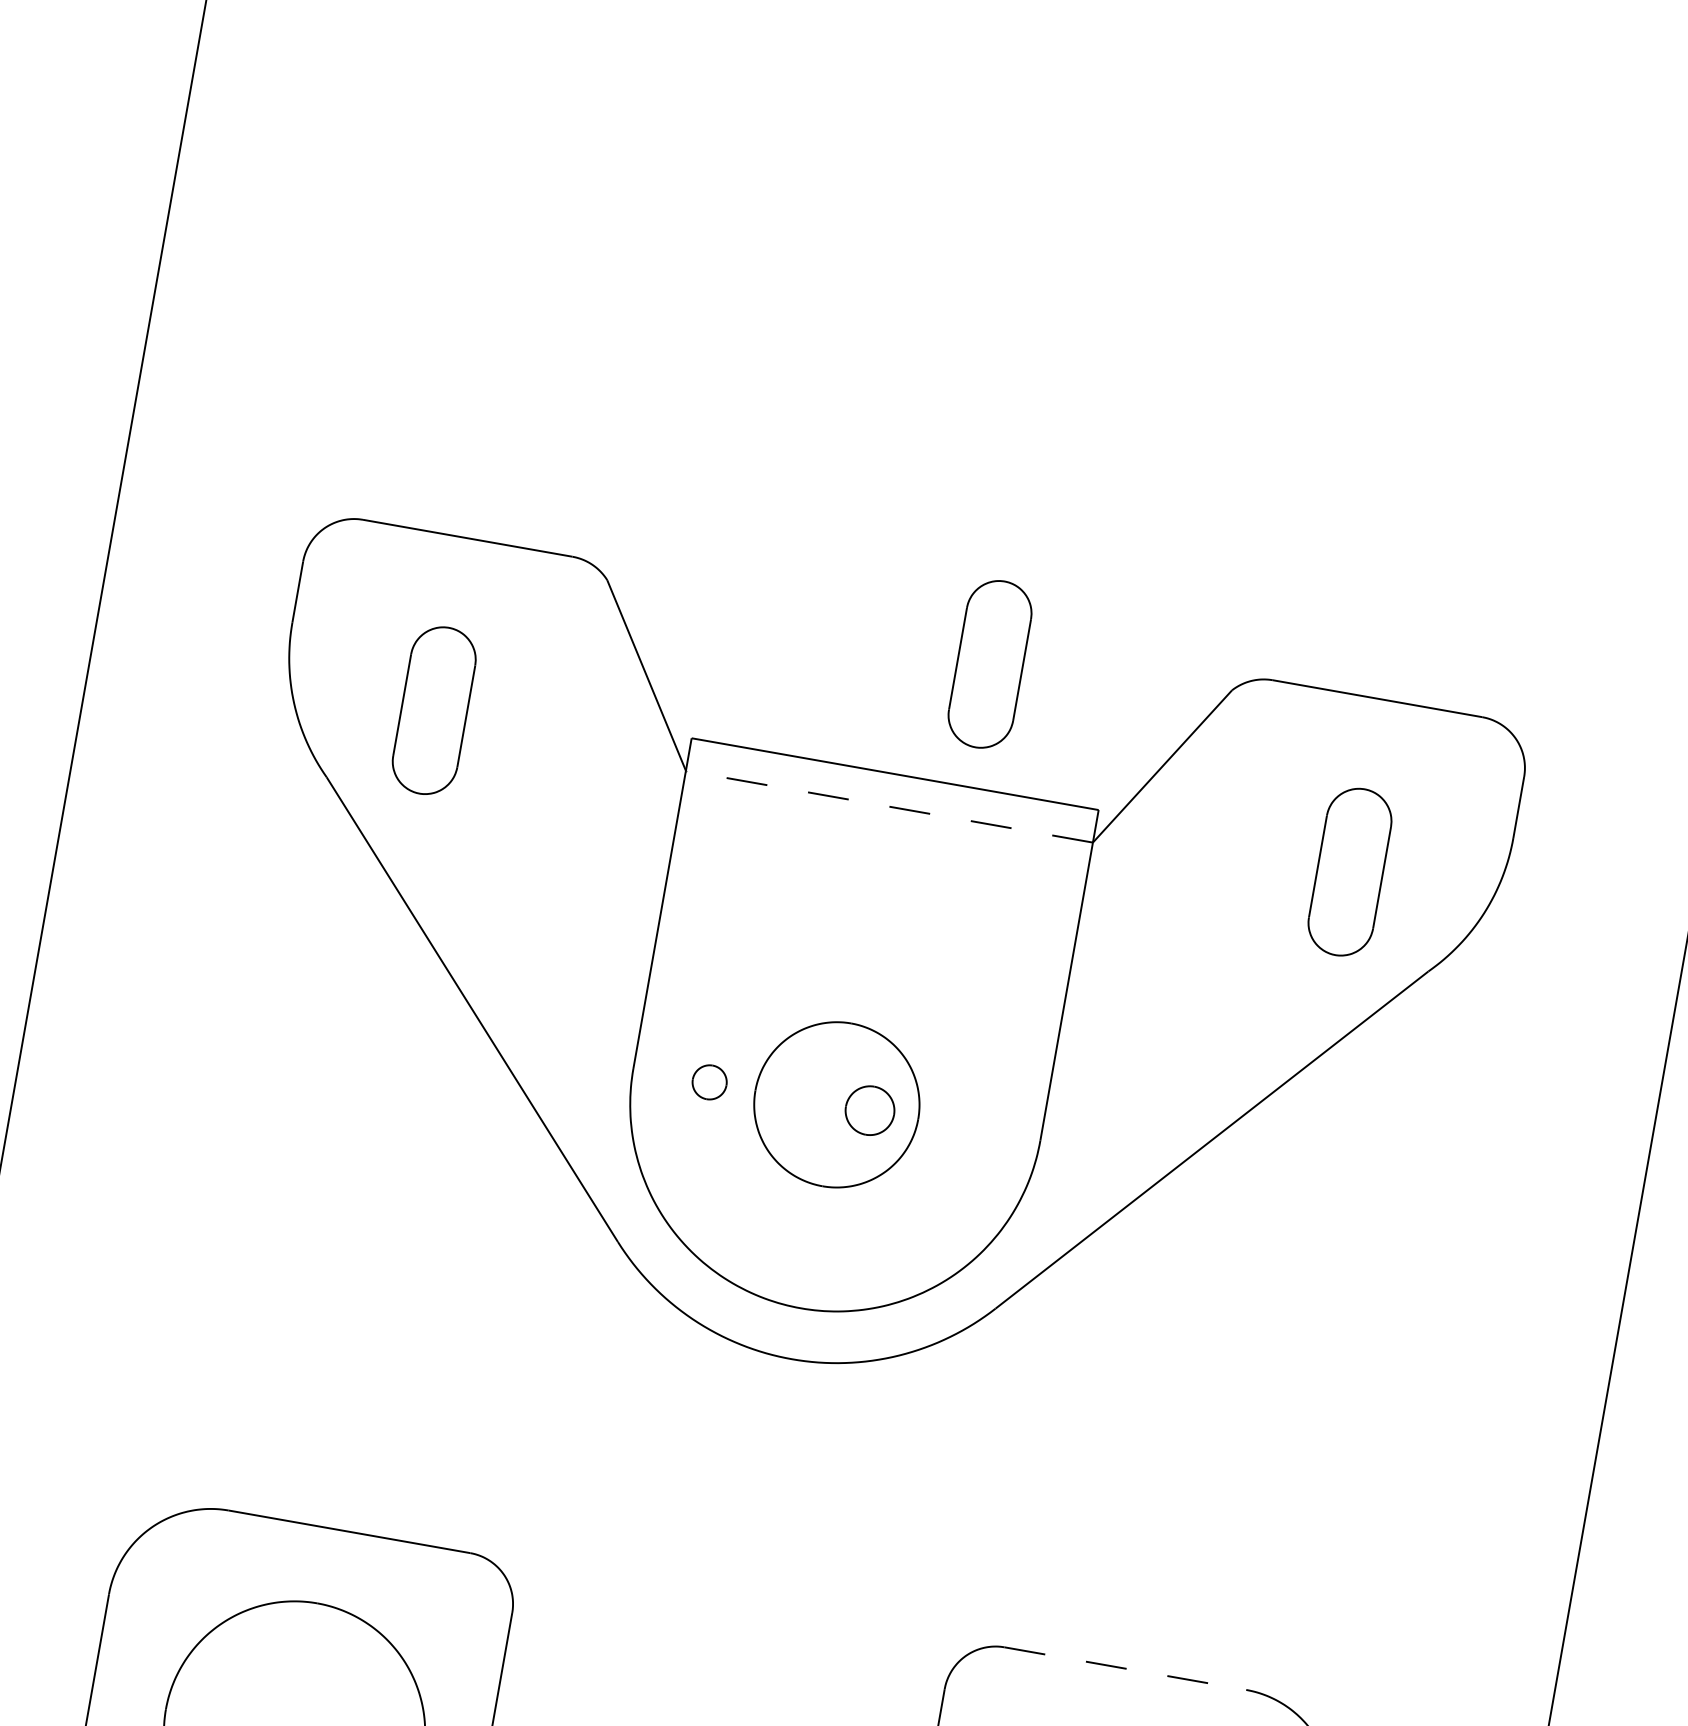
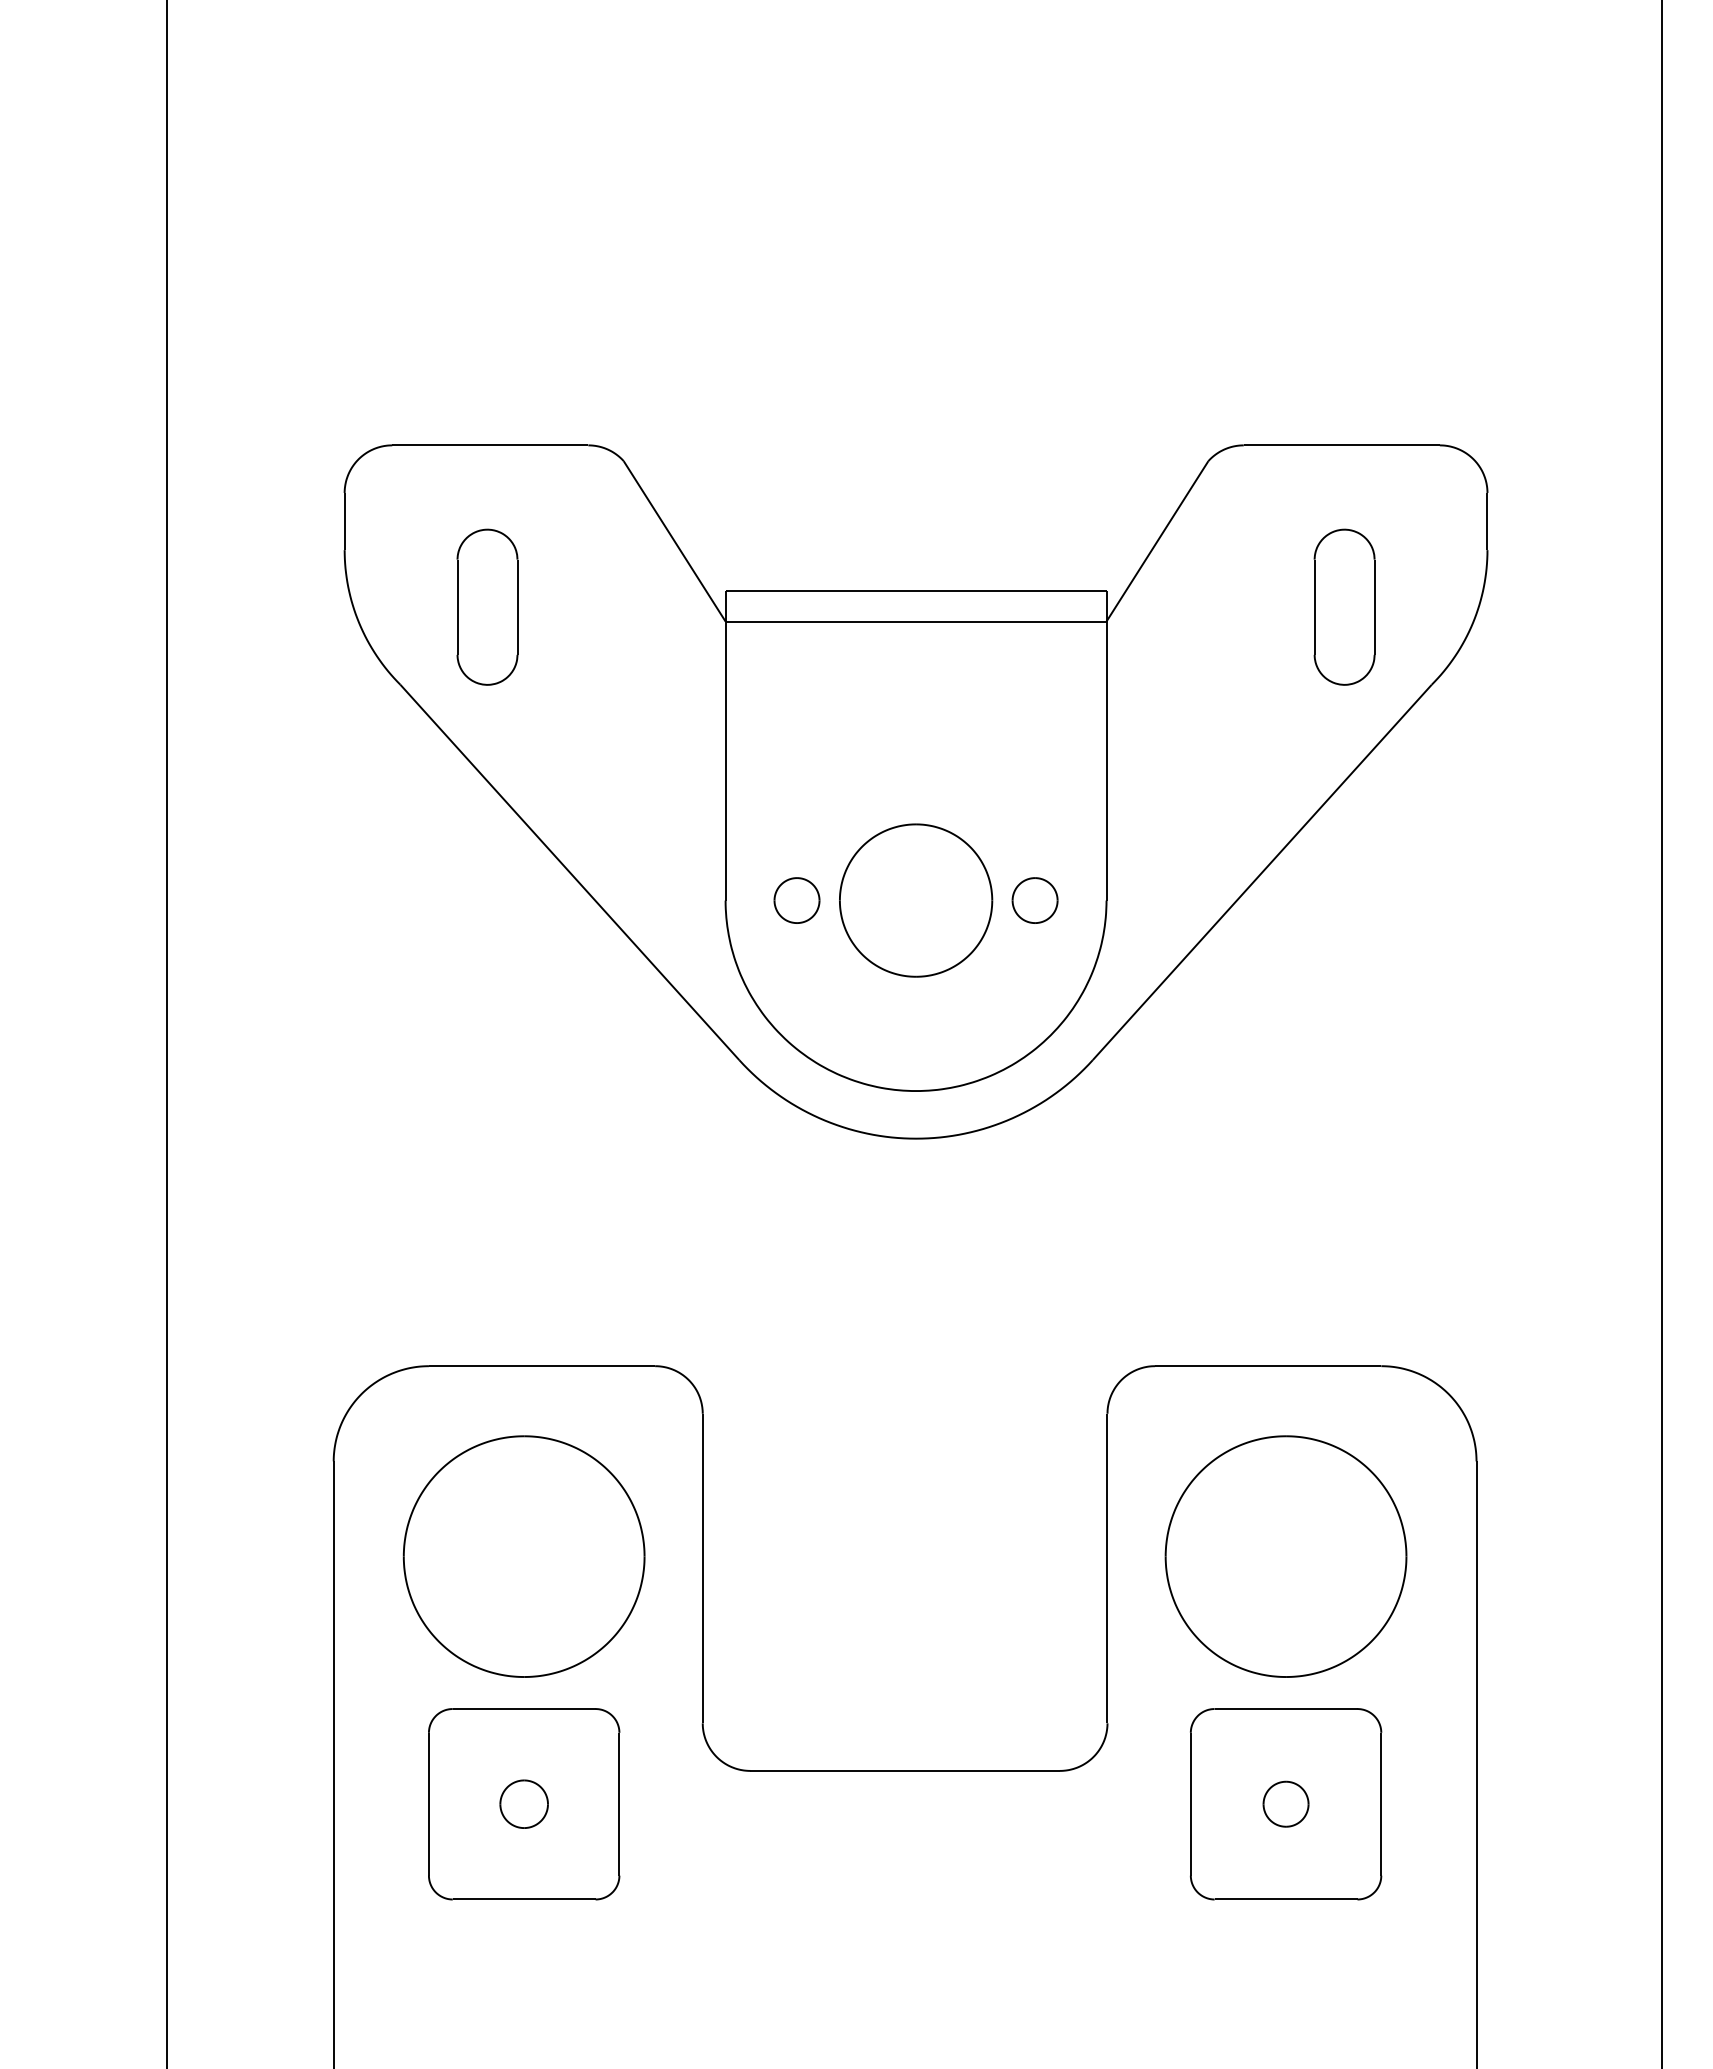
part: (990, 663) -> (984, 475), removed
line: (888, 806) -> (915, 621), dashed -> solid
part: (709, 1082) -> (796, 900), size x1.43
part: (869, 1110) -> (1034, 900), moved
line: (1125, 1669) -> (1268, 1366), dashed -> solid

